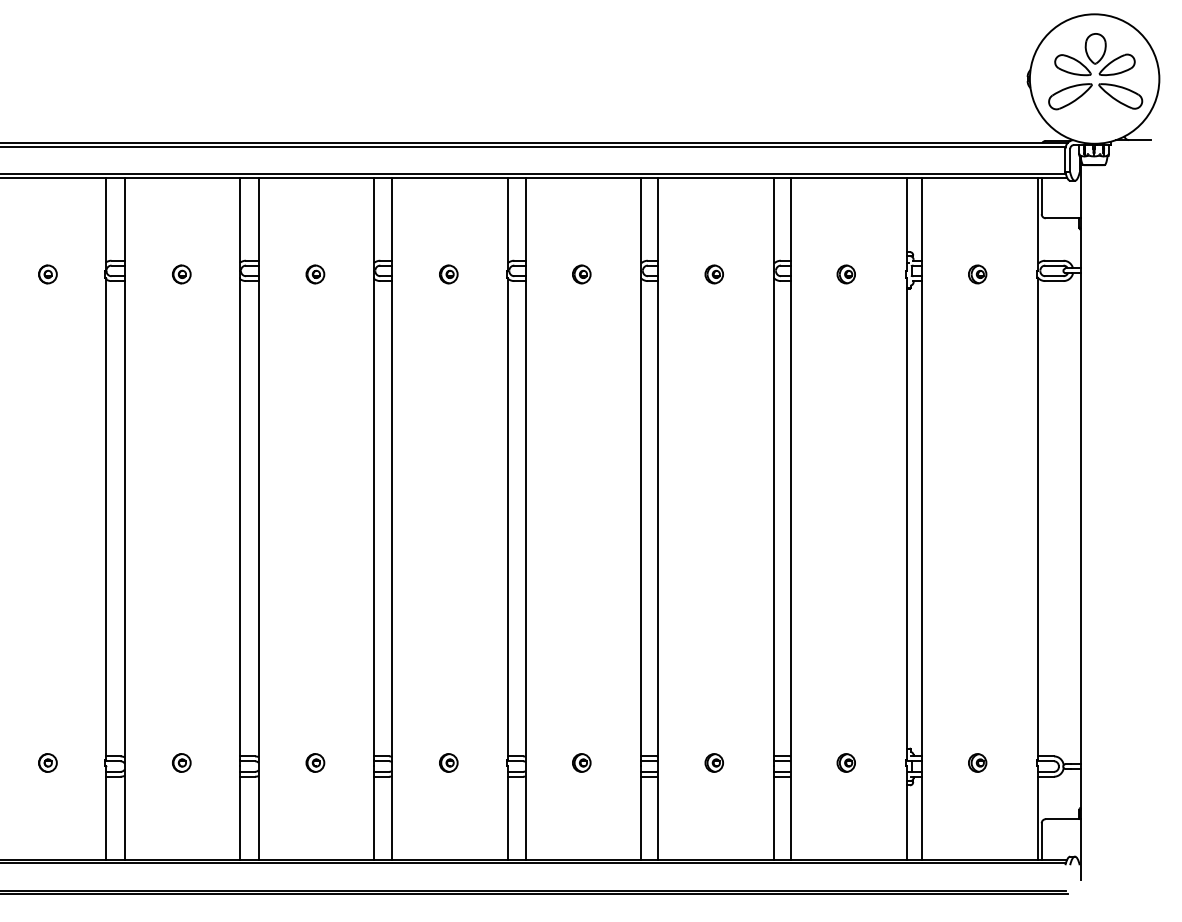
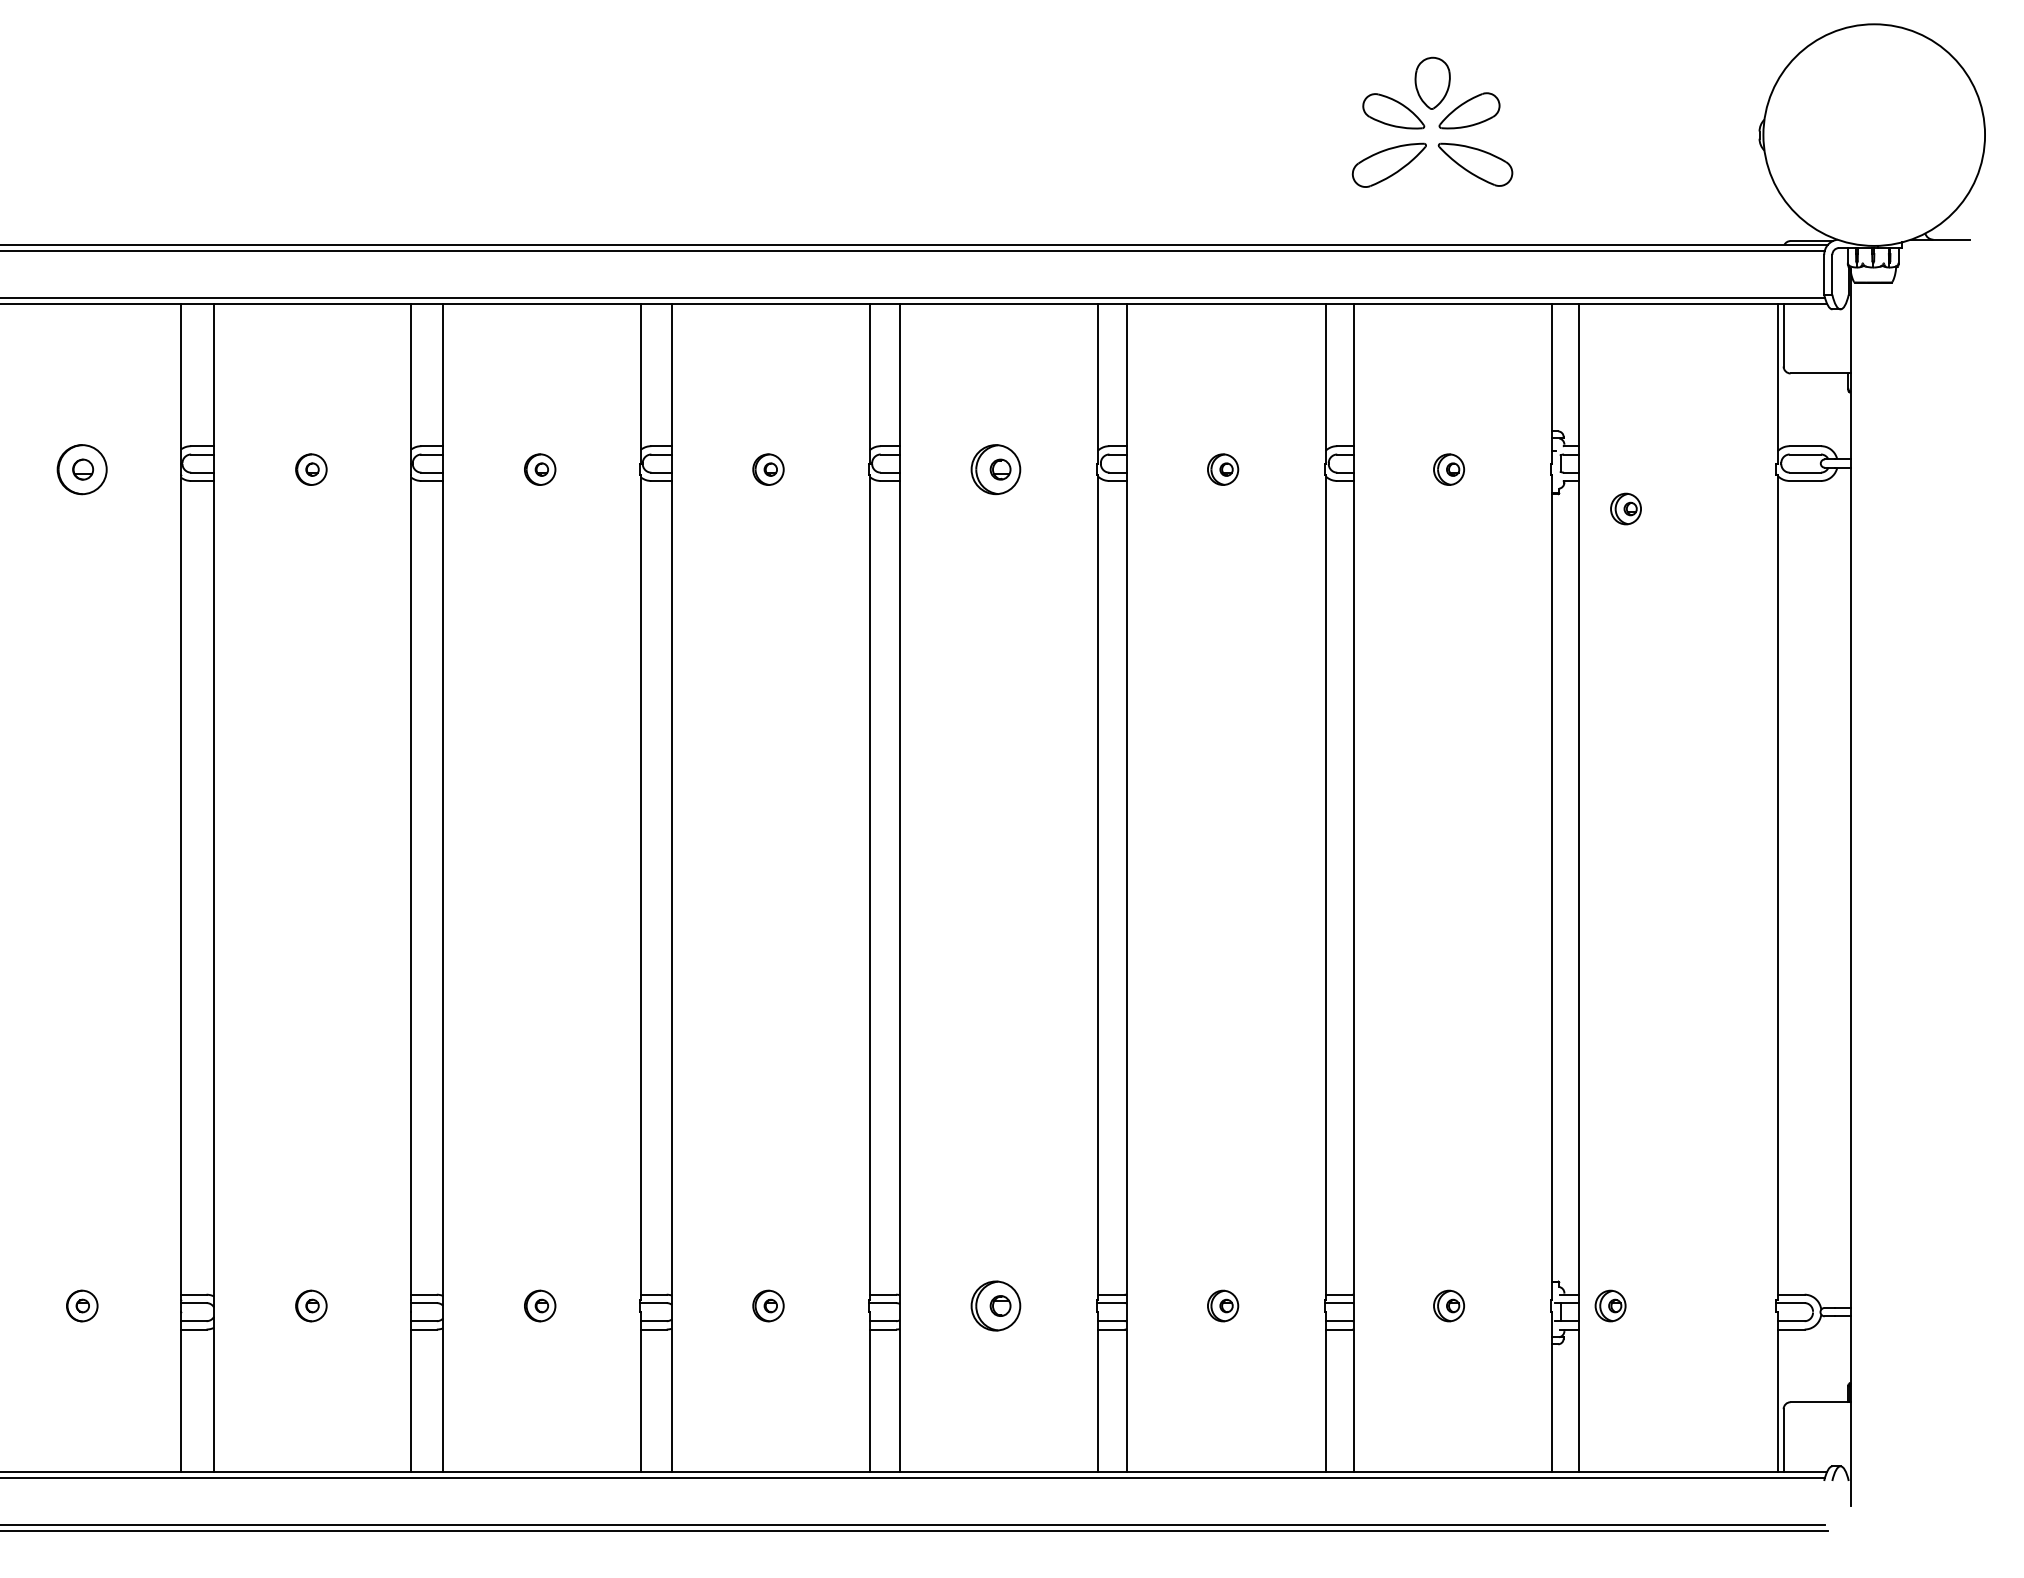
part: (1095, 71) -> (1432, 122), moved
part: (47, 274) -> (81, 469), size x1.6
part: (581, 274) -> (995, 469), size x1.6
part: (977, 274) -> (1625, 509), moved
part: (581, 762) -> (995, 1305), size x1.6
part: (977, 762) -> (1610, 1305), moved

